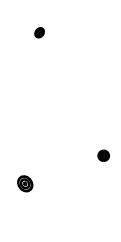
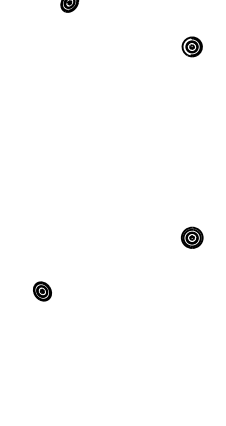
part: (103, 55) -> (191, 46), added
part: (25, 183) -> (42, 290), size x0.62

